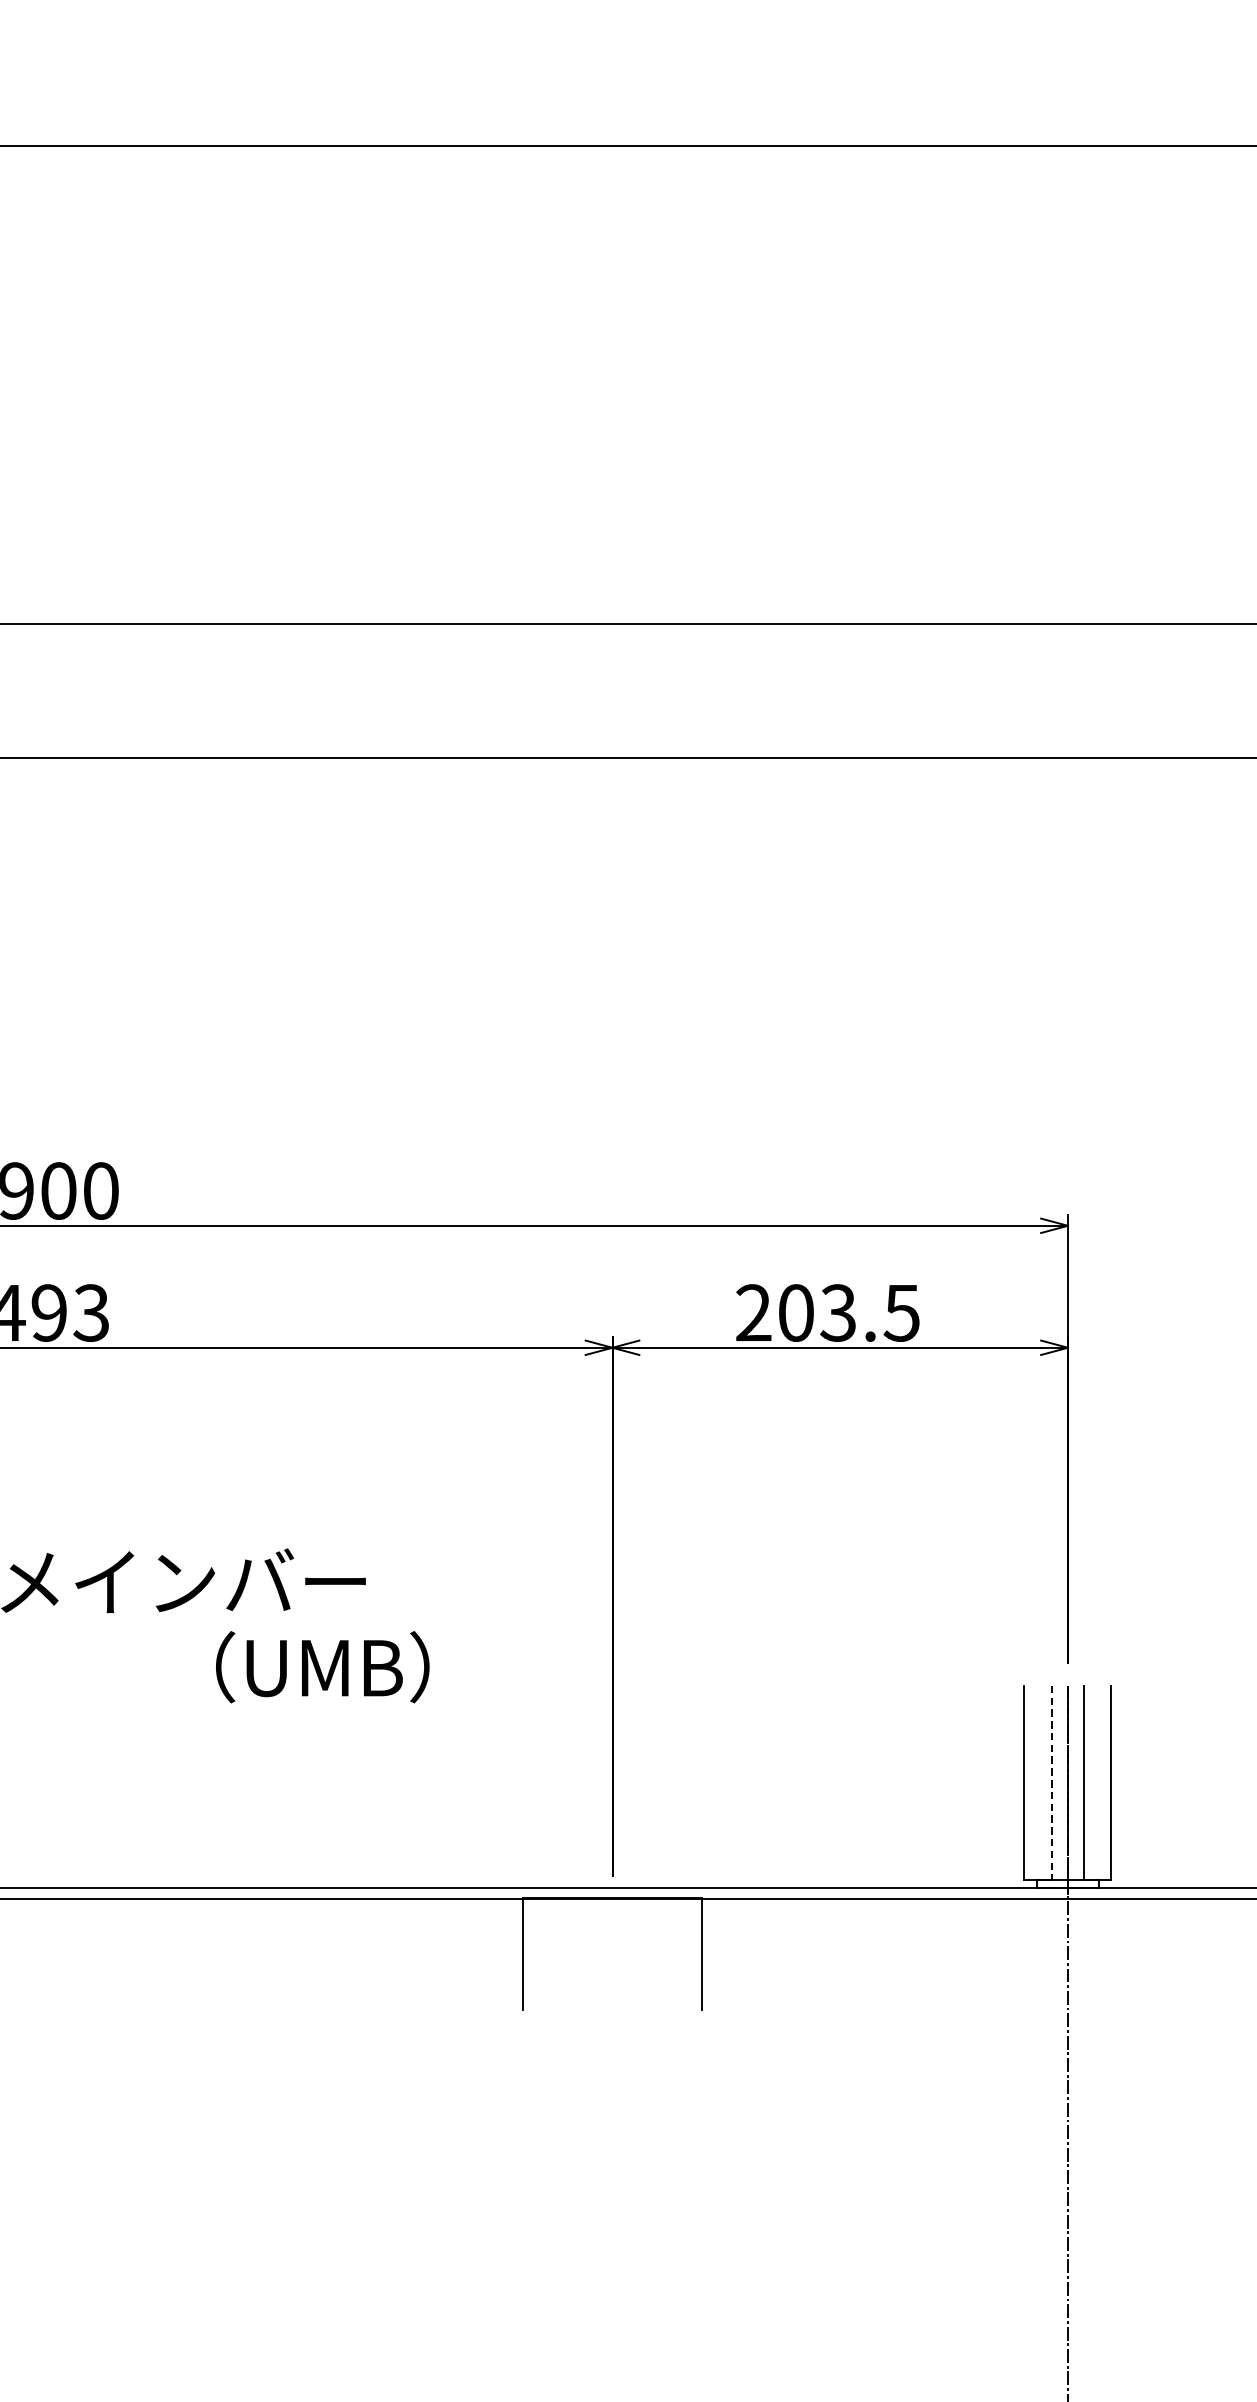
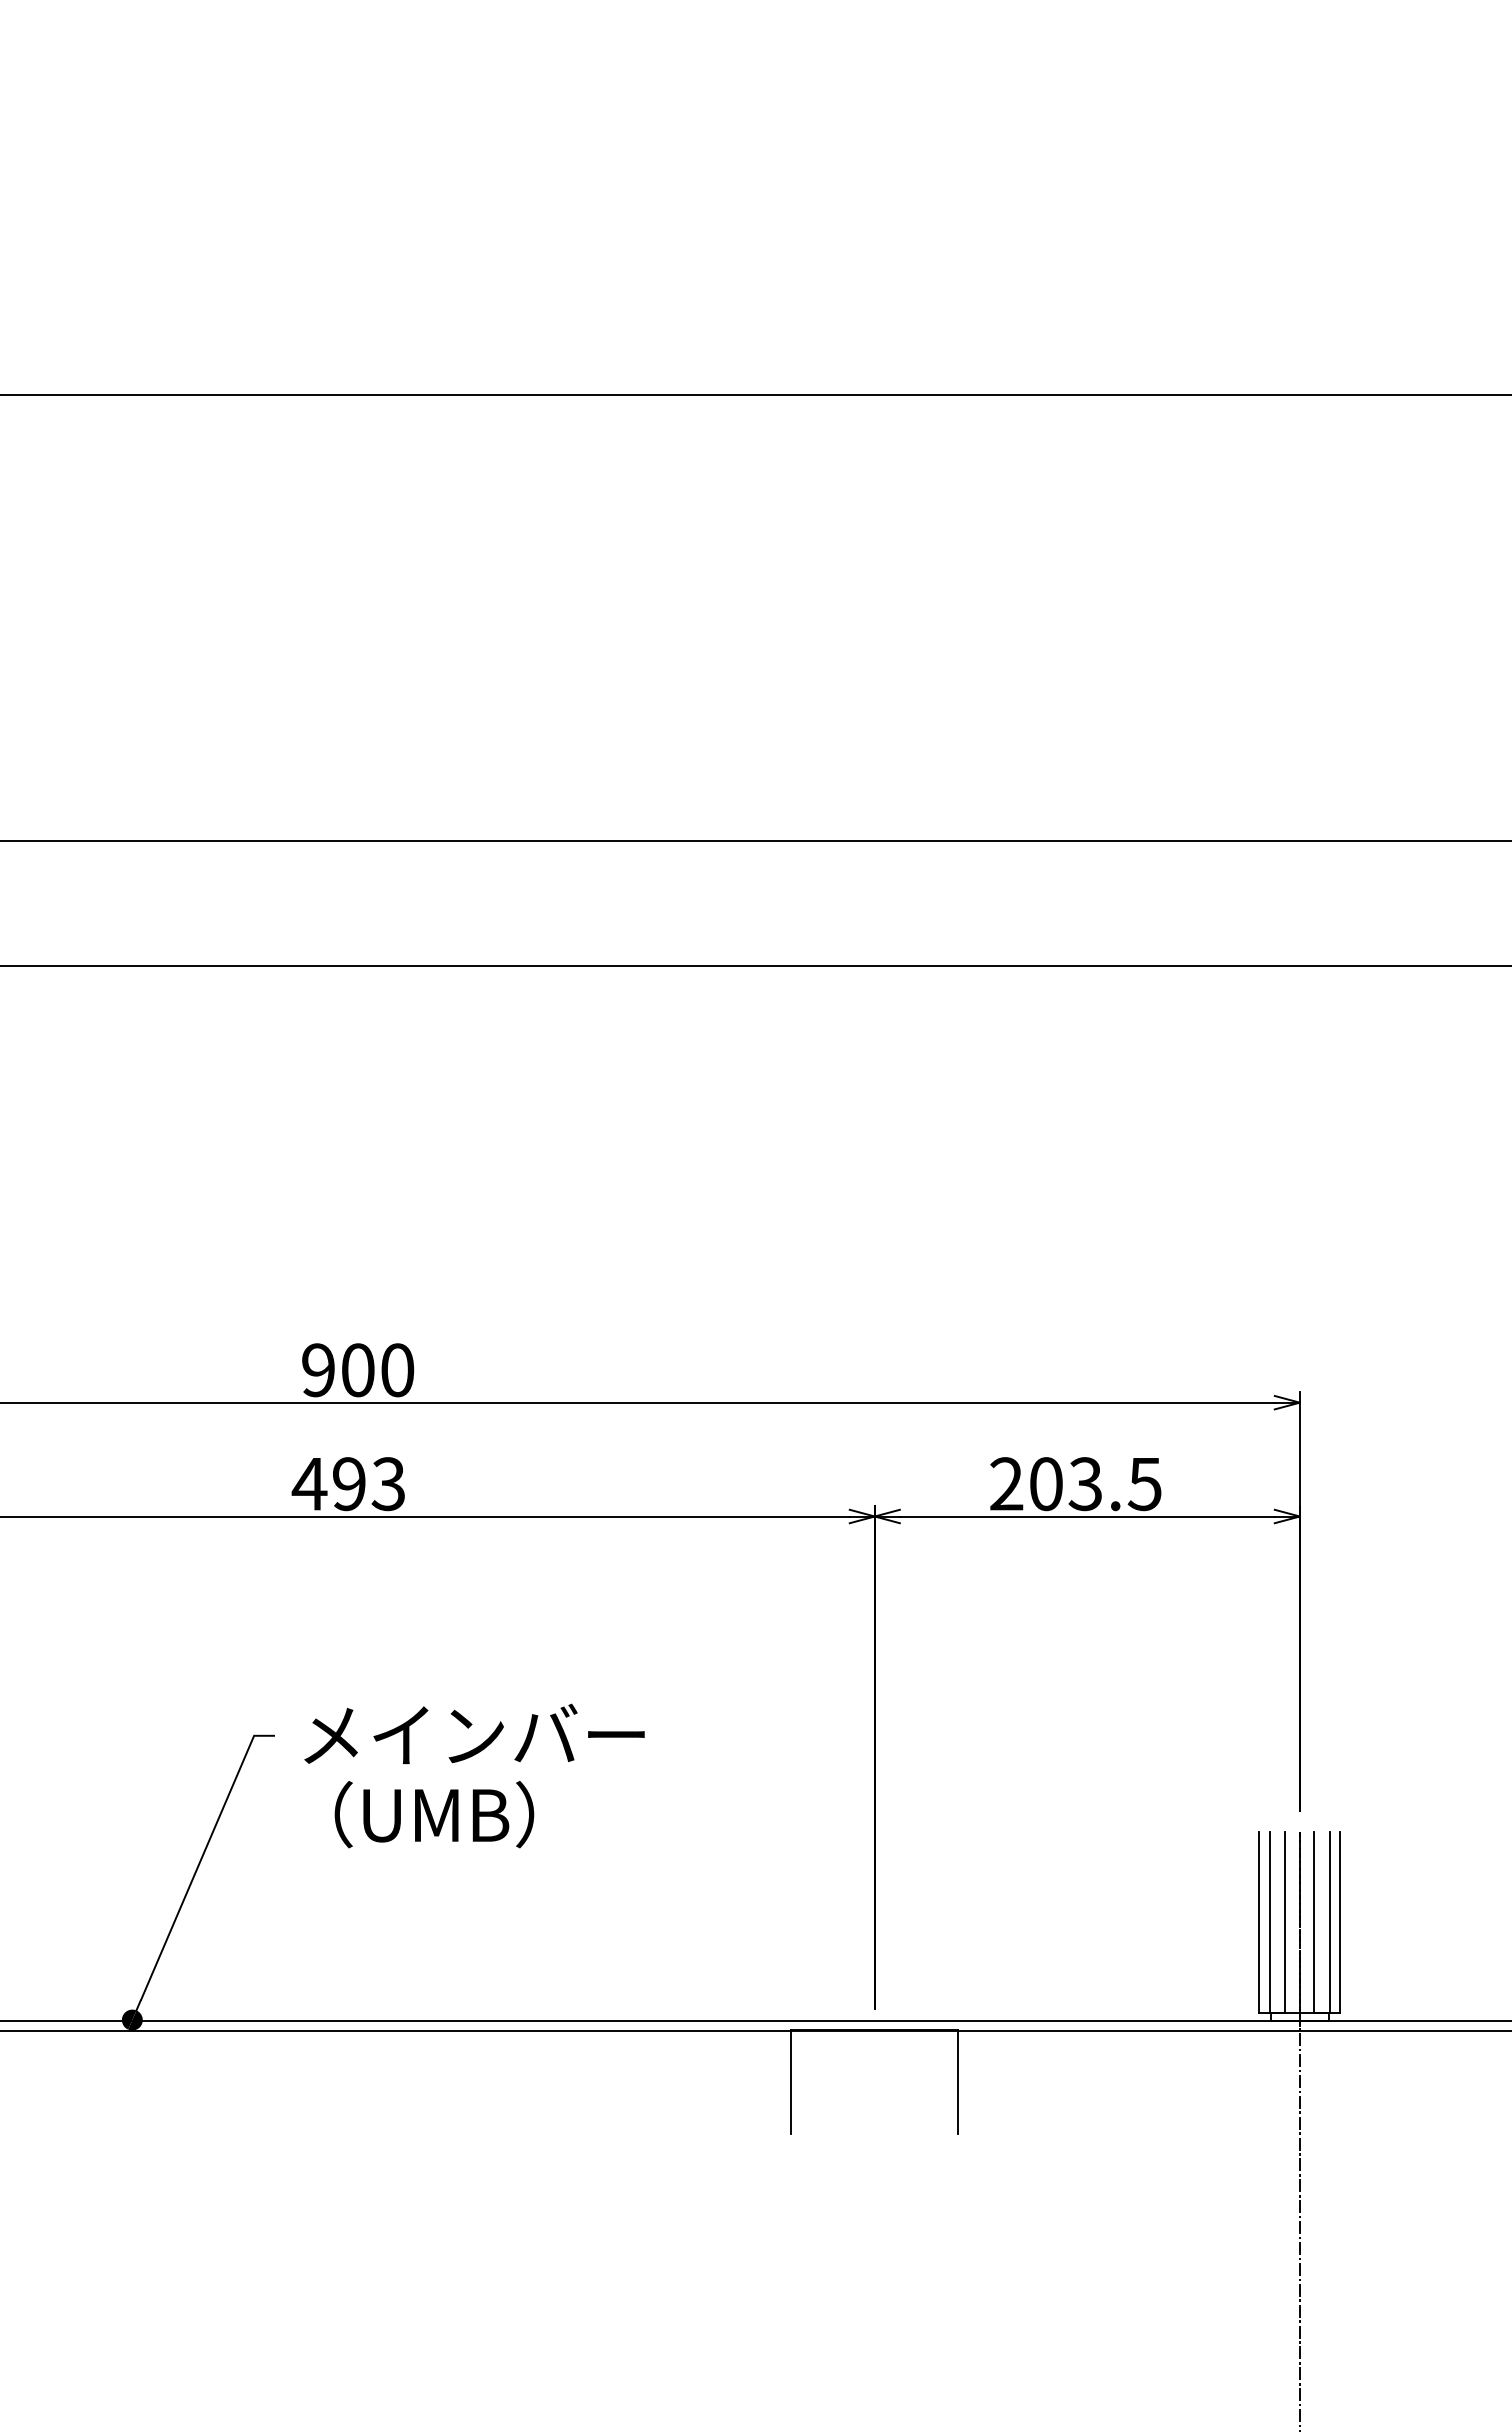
text: (322, 1667) -> (434, 1814), moved
line: (1035, 1782) -> (1269, 1922), added
line: (1052, 1782) -> (1285, 1922), dashed -> solid
line: (1100, 1782) -> (1330, 1922), added

